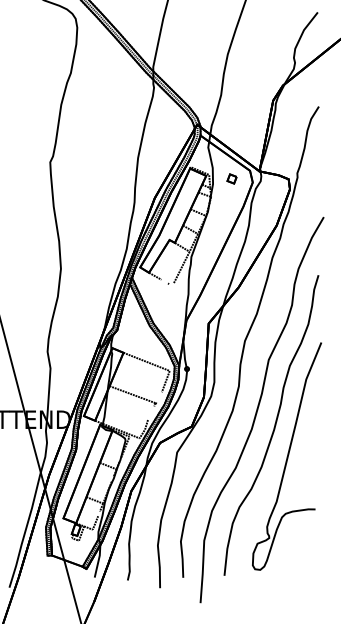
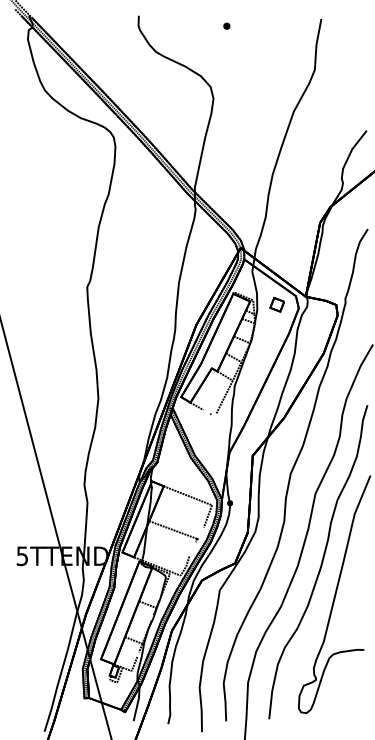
part: (231, 178) -> (276, 304), size x1.43

